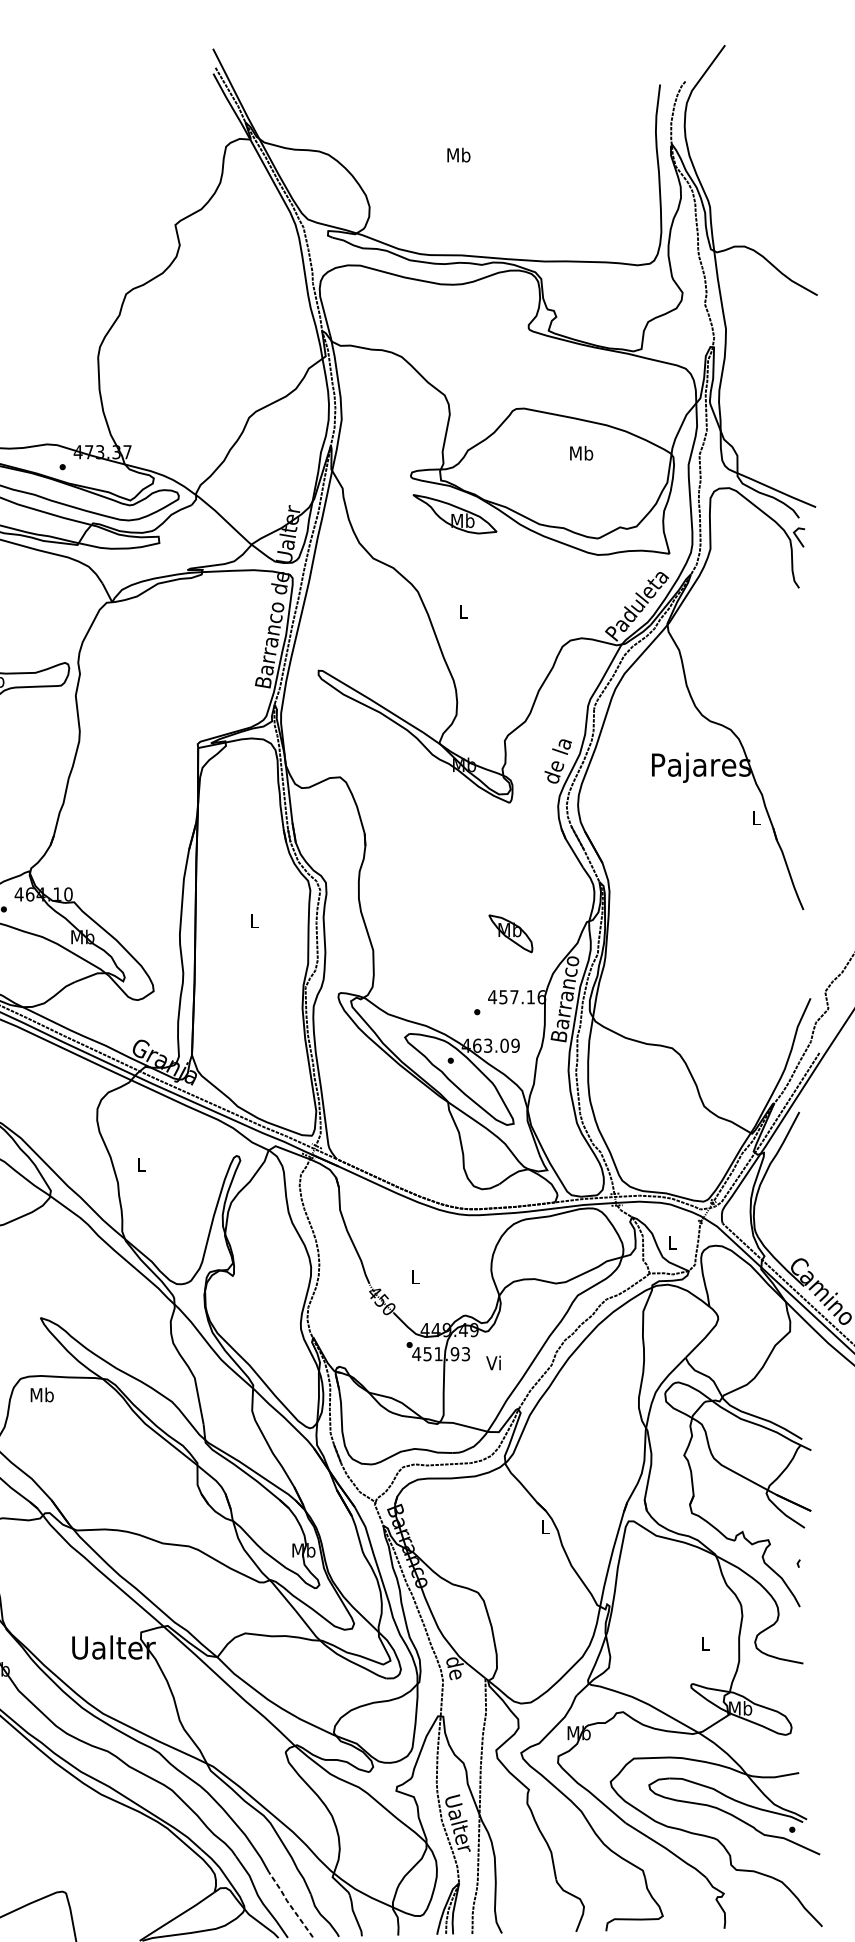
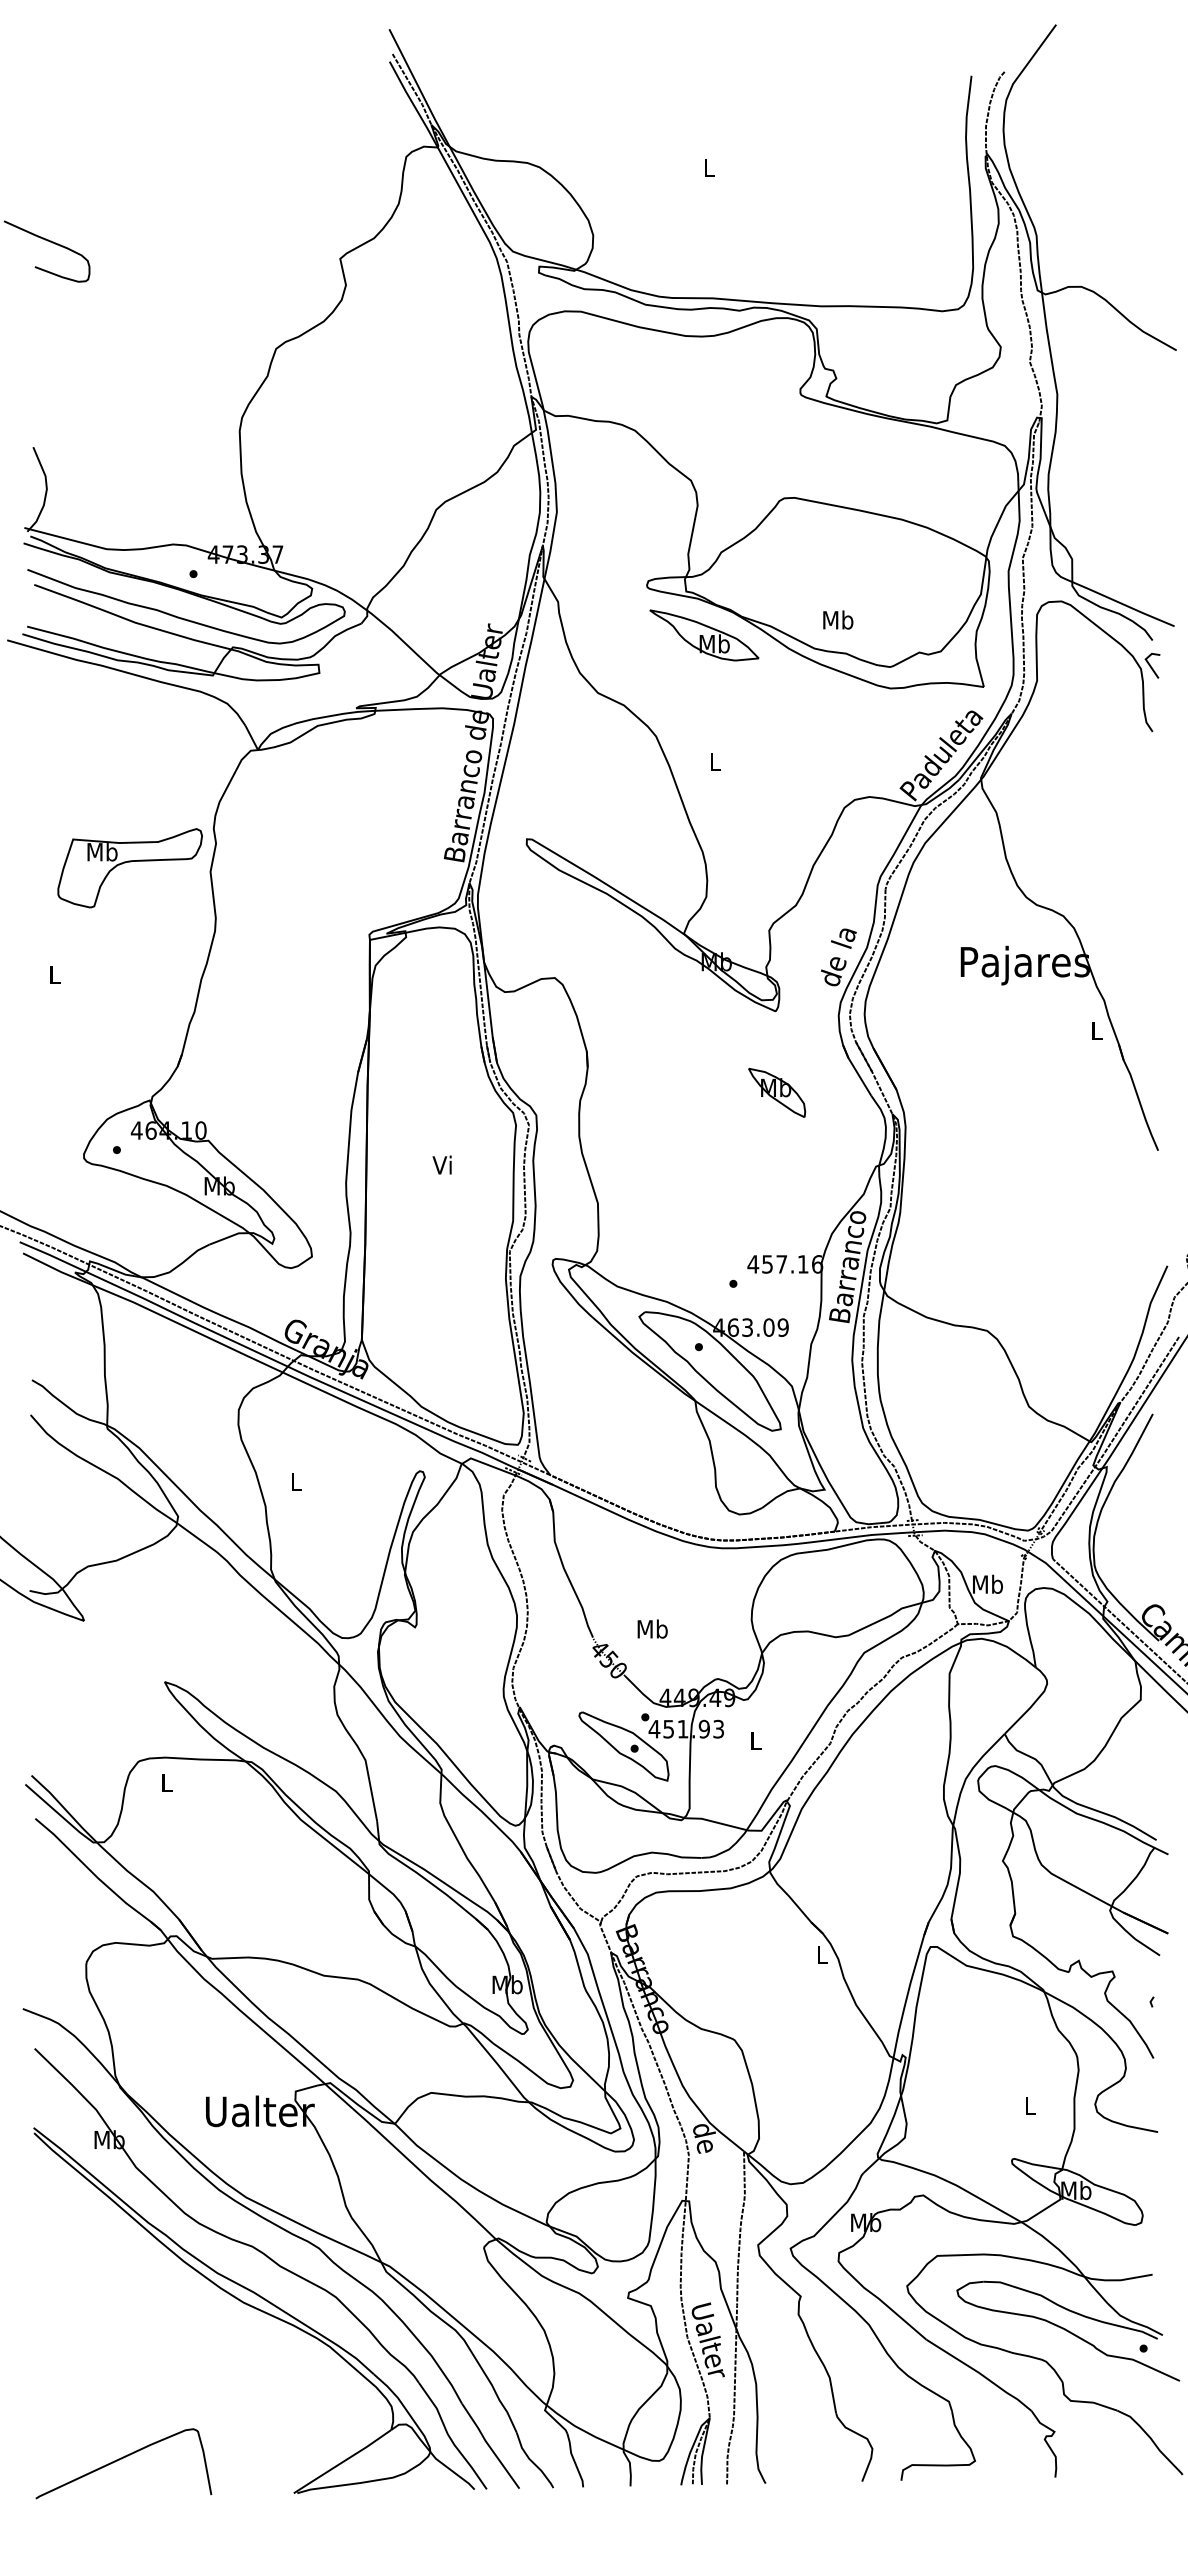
text: (458, 154) -> (709, 167), Mb -> L
text: (581, 452) -> (838, 619), moved
text: (253, 920) -> (441, 1164), L -> Vi
part: (511, 933) -> (777, 1092), moved
text: (672, 1242) -> (987, 1583), L -> Mb
text: (415, 1276) -> (652, 1628), L -> Mb
text: (493, 1362) -> (754, 1740), Vi -> L
part: (392, 1367) -> (623, 1746), added
text: (41, 1394) -> (166, 1781), Mb -> L
line: (289, 1904) -> (489, 2445), dashed -> solid

